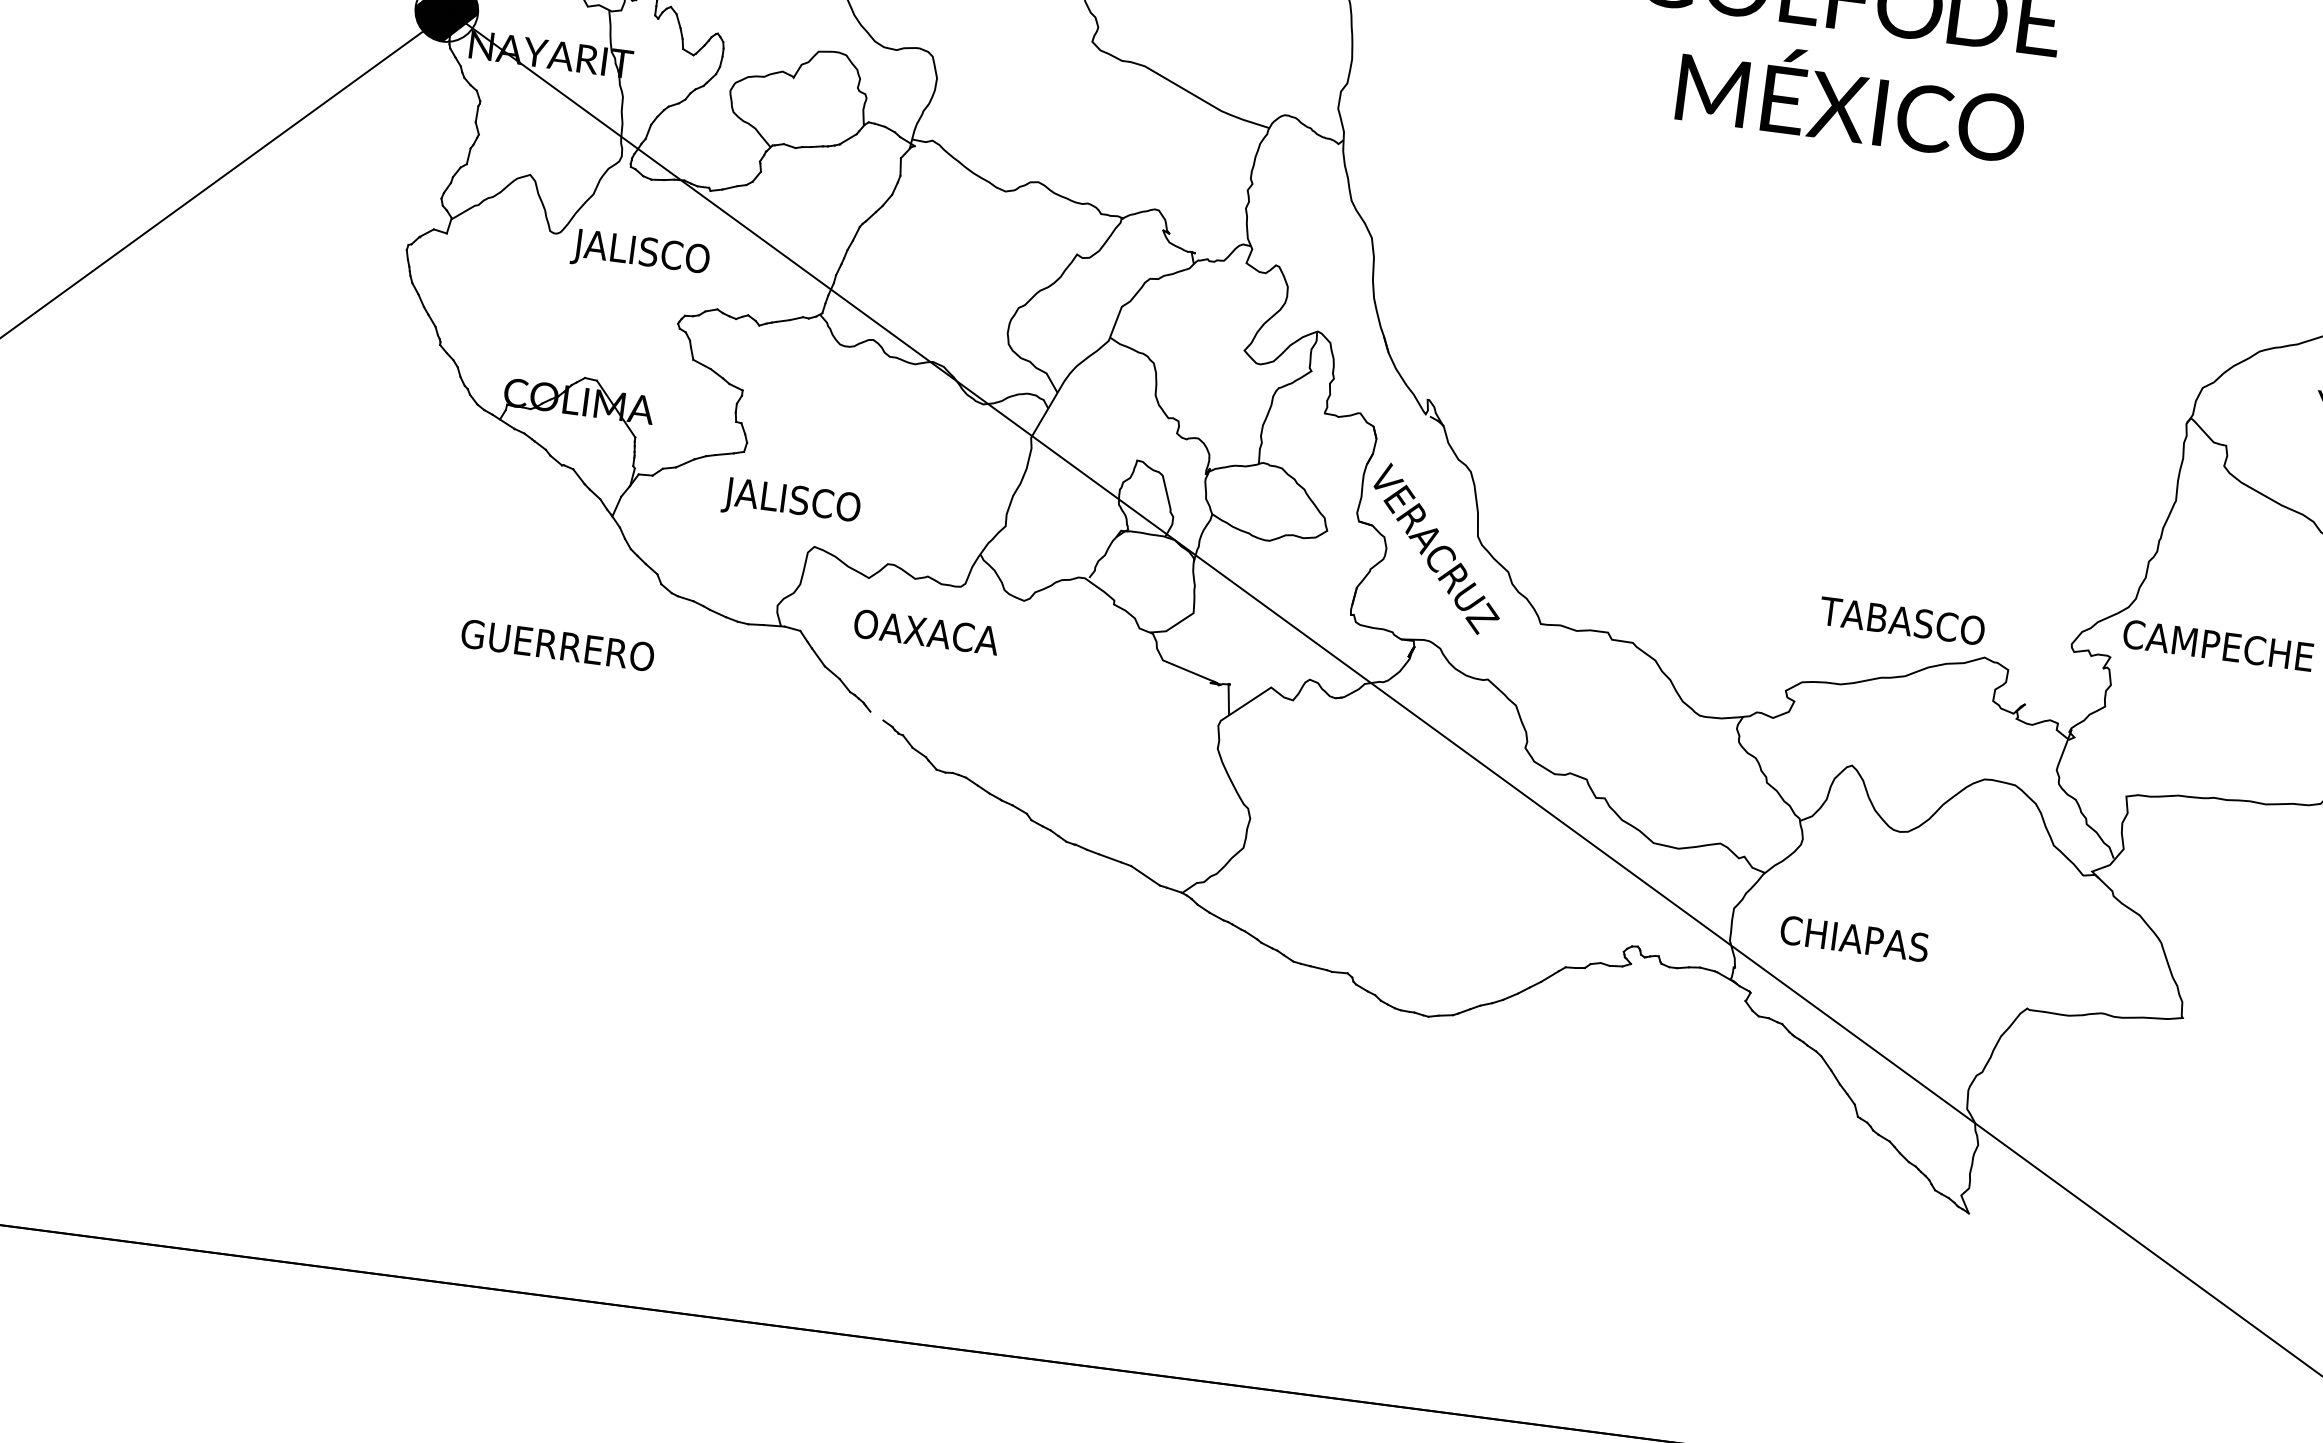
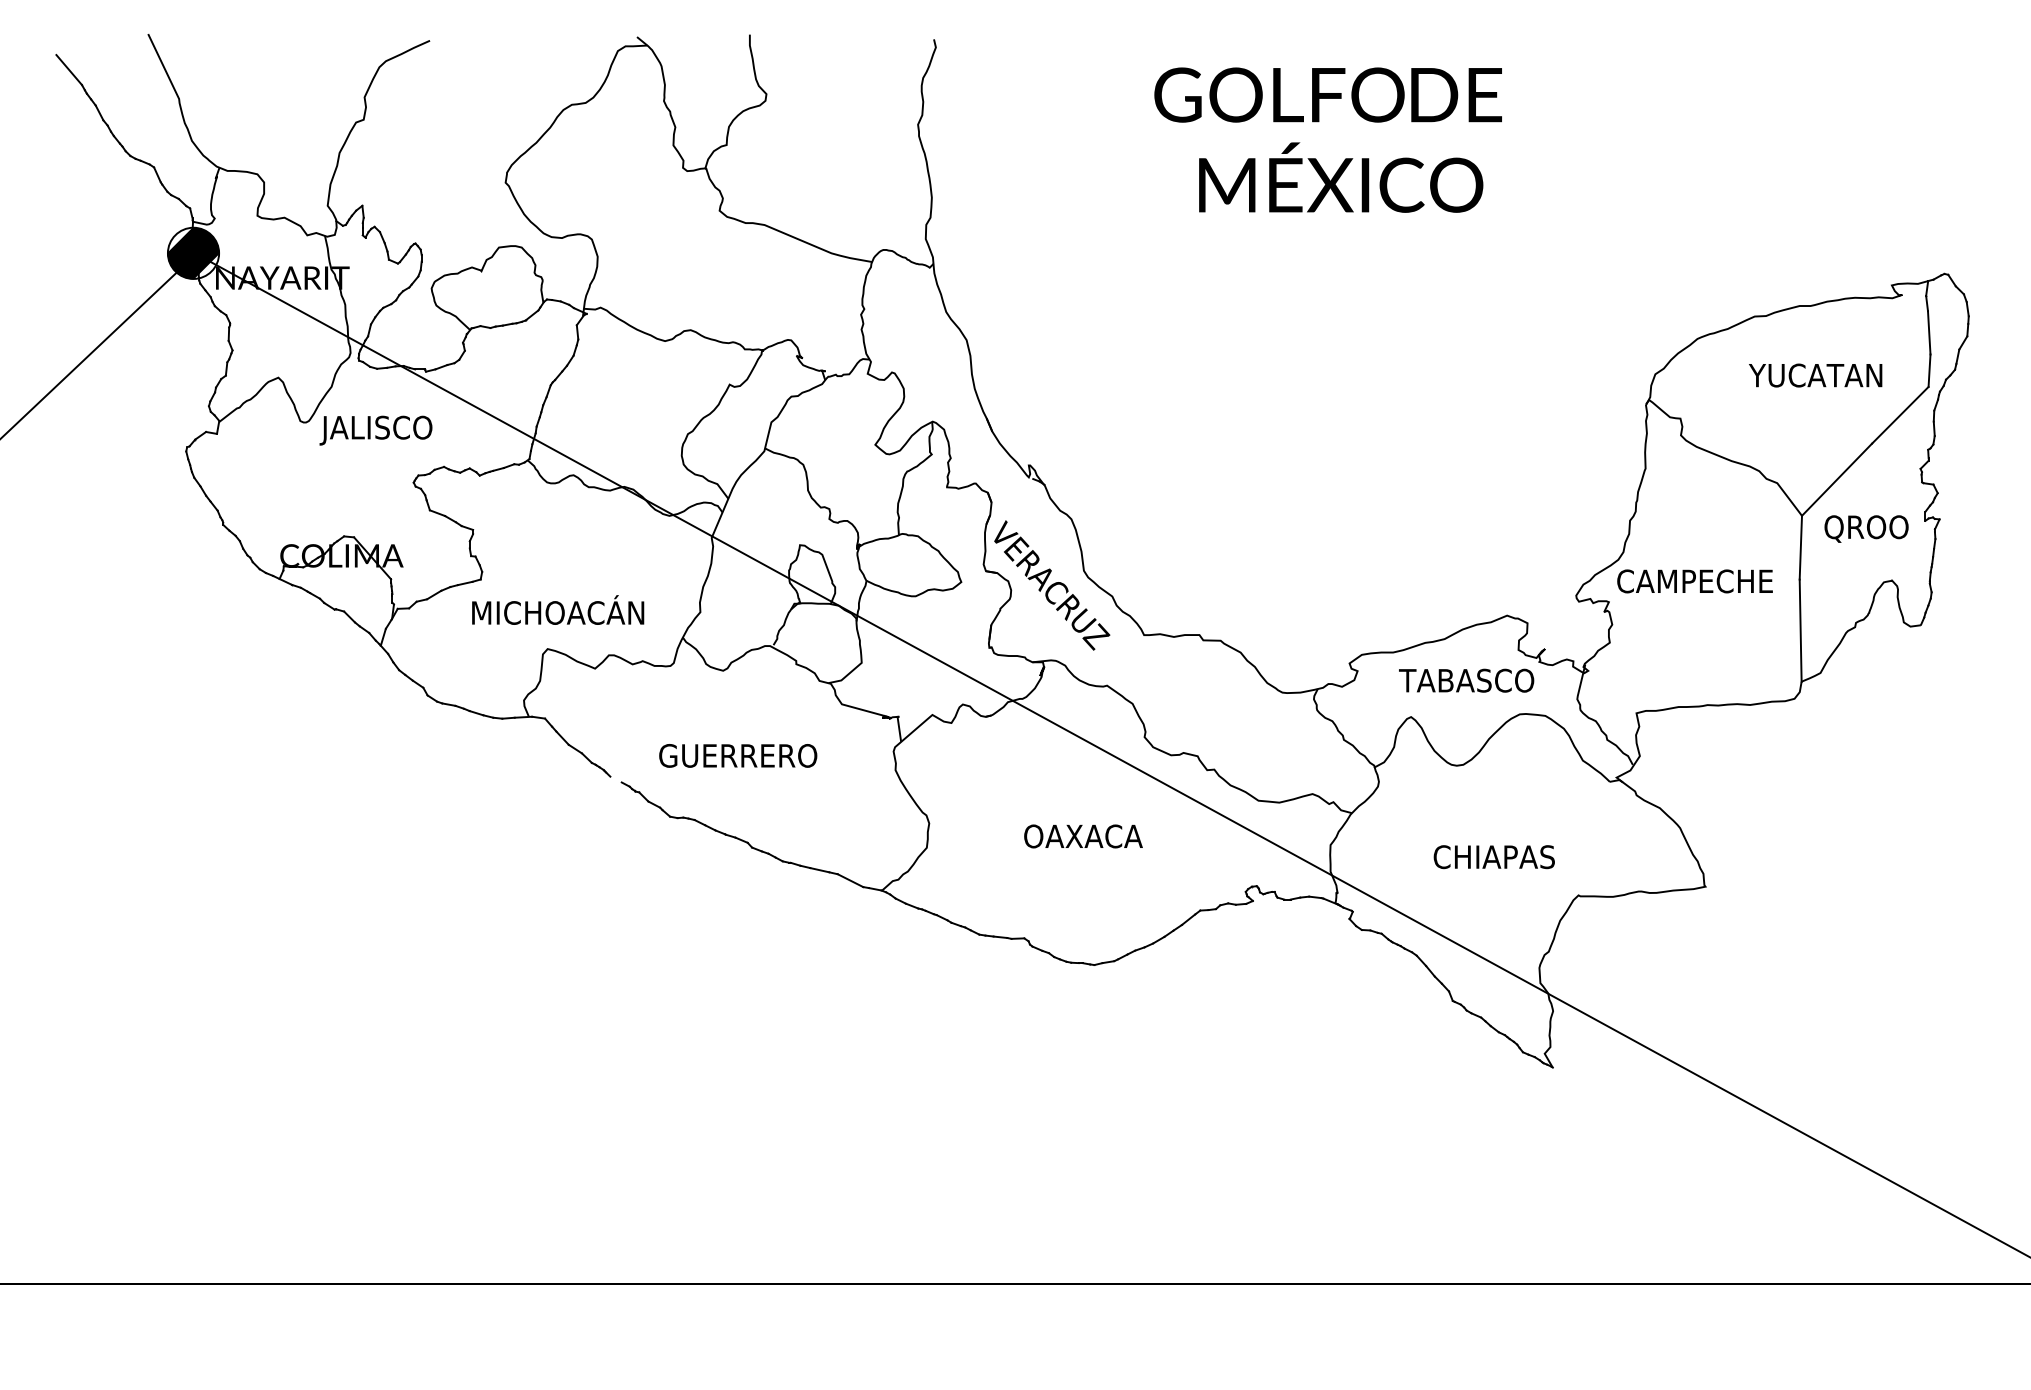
text: (829, 503) -> (555, 612), JALISCO -> MICHOACÁN
text: (1902, 620) -> (1466, 680), moved
text: (926, 632) -> (1083, 836), moved
text: (558, 645) -> (738, 755), moved
text: (1853, 939) -> (1493, 857), moved

